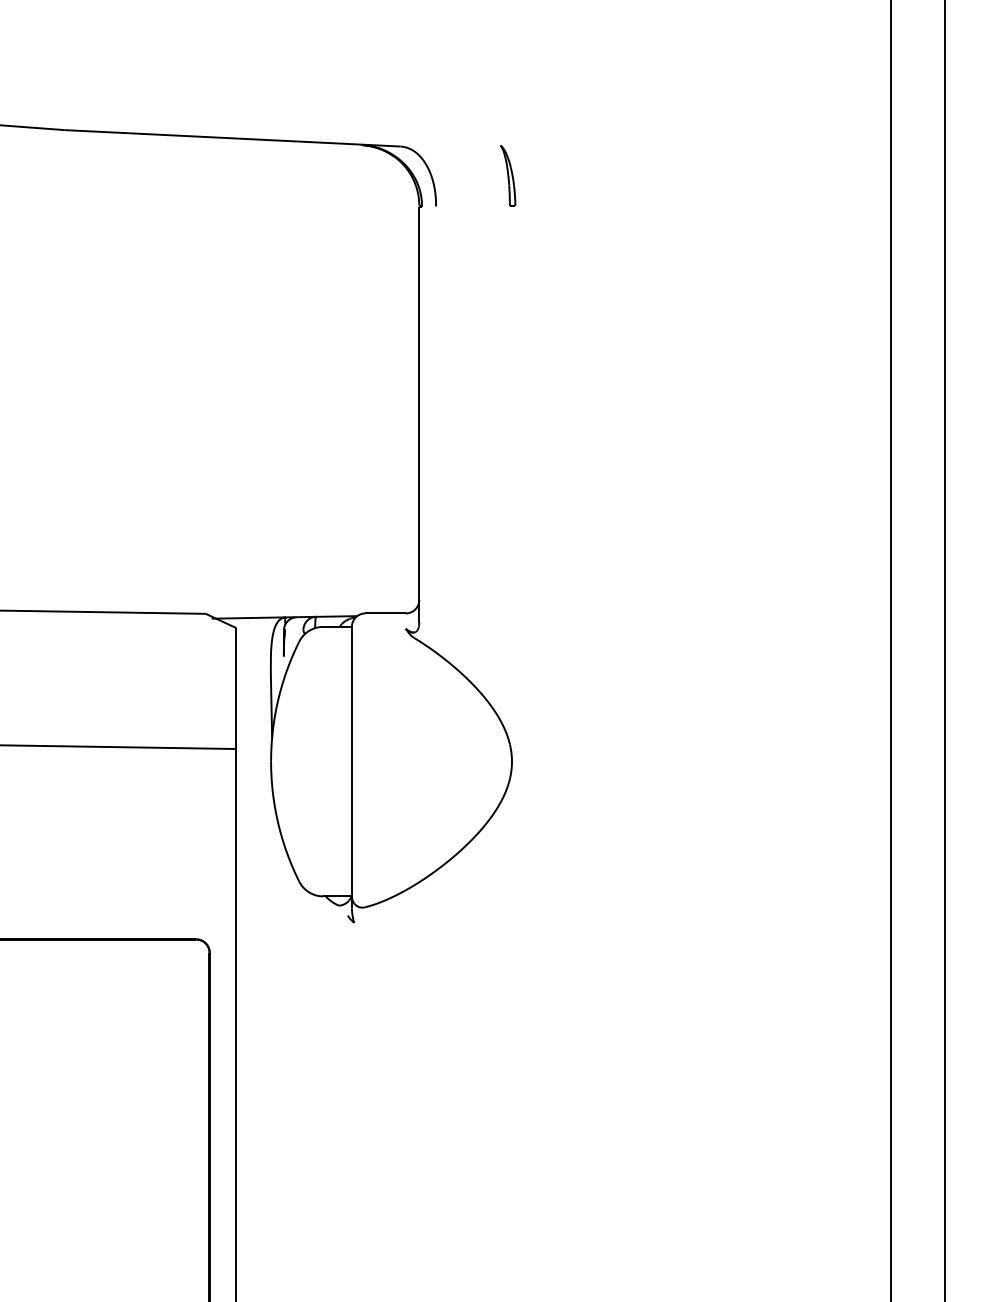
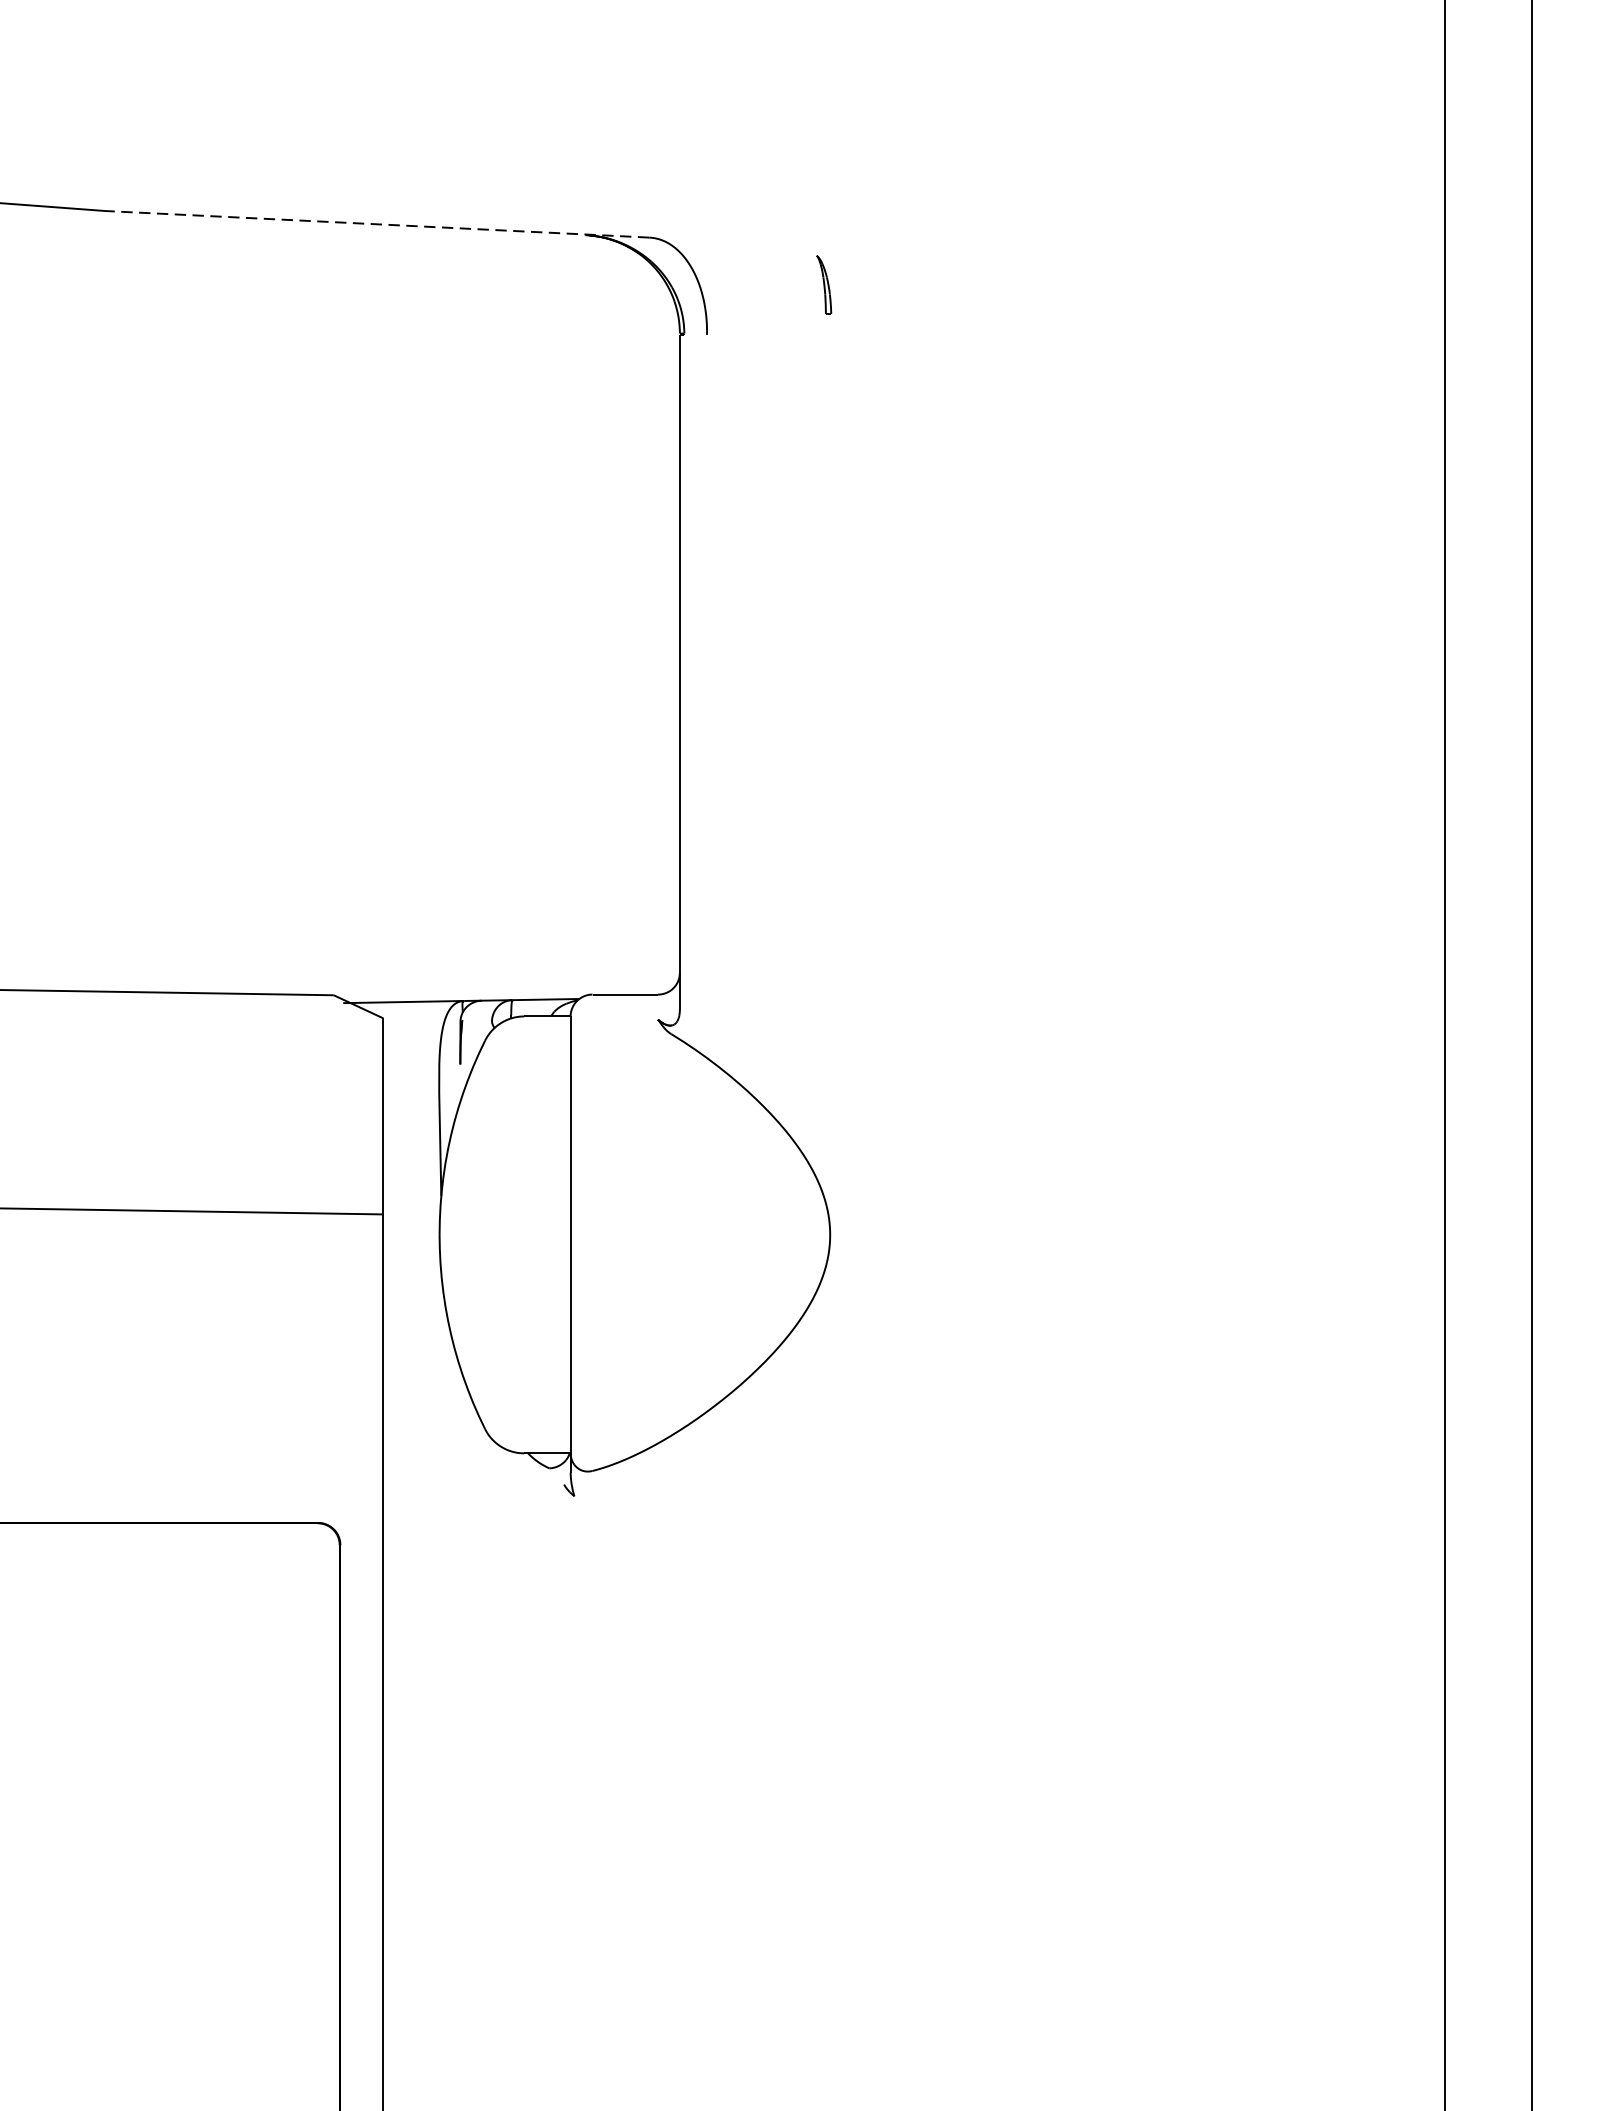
line: (232, 138) -> (377, 224), solid -> dashed
part: (508, 175) -> (824, 284), size x0.6

